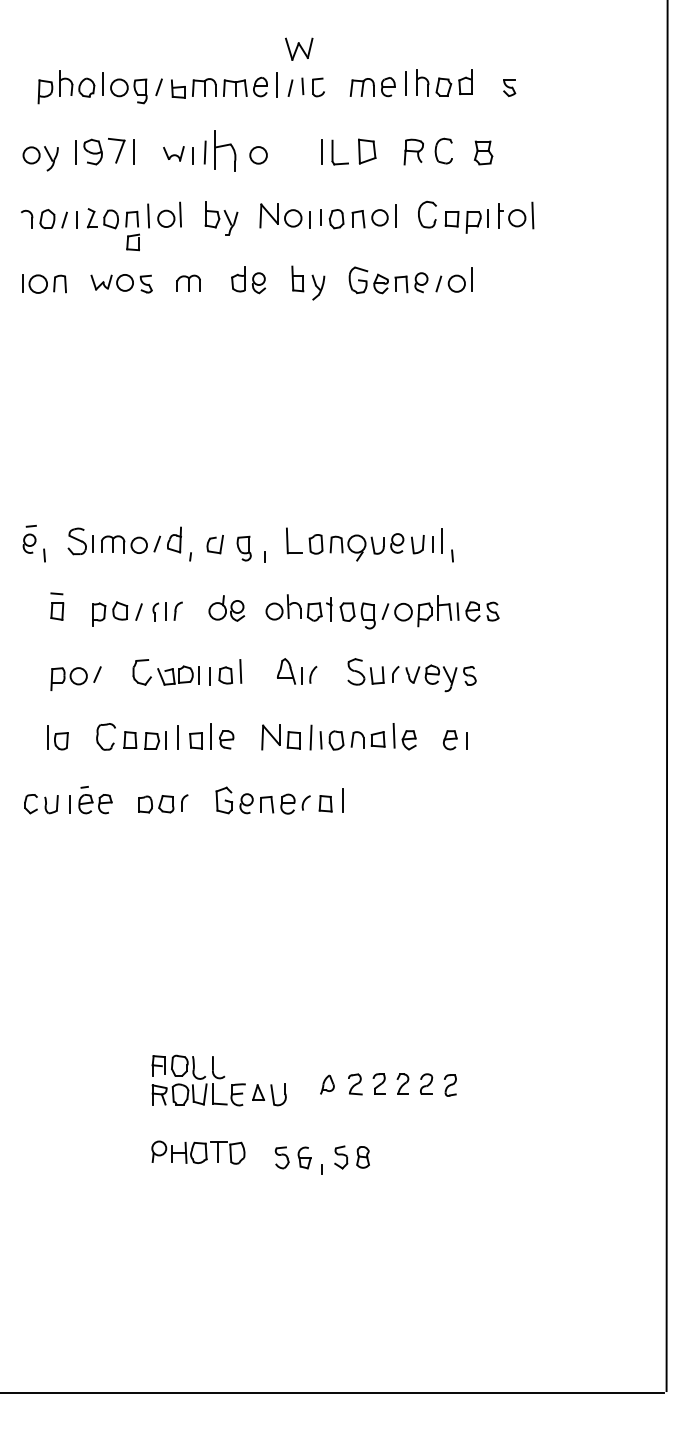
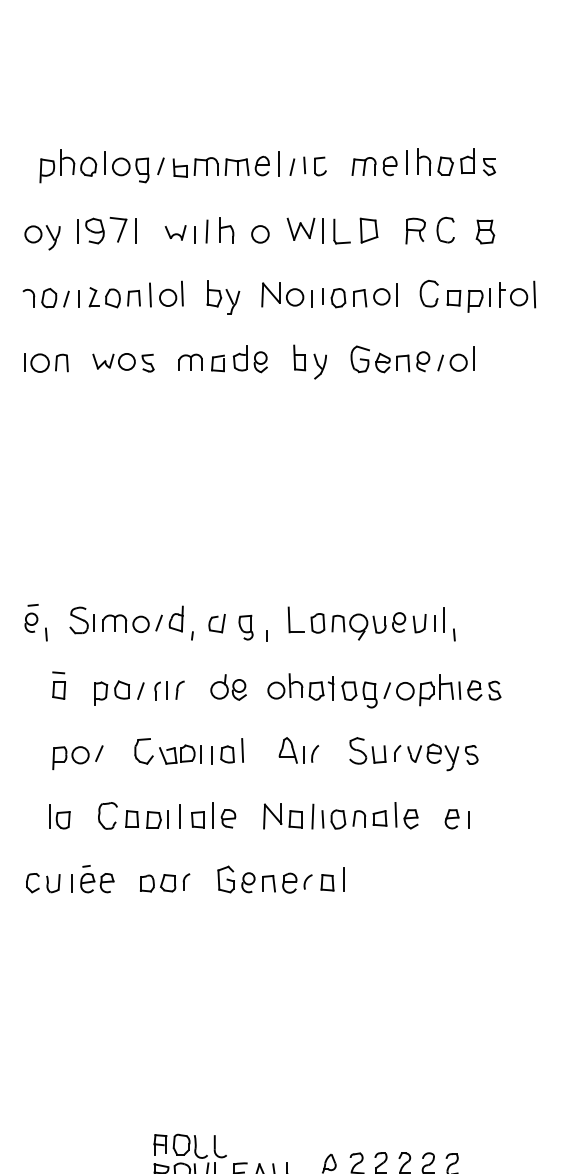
part: (299, 48) -> (301, 228), moved
part: (509, 87) -> (489, 166), moved
part: (224, 151) -> (226, 230), size x0.62
part: (132, 242) -> (217, 363), moved

